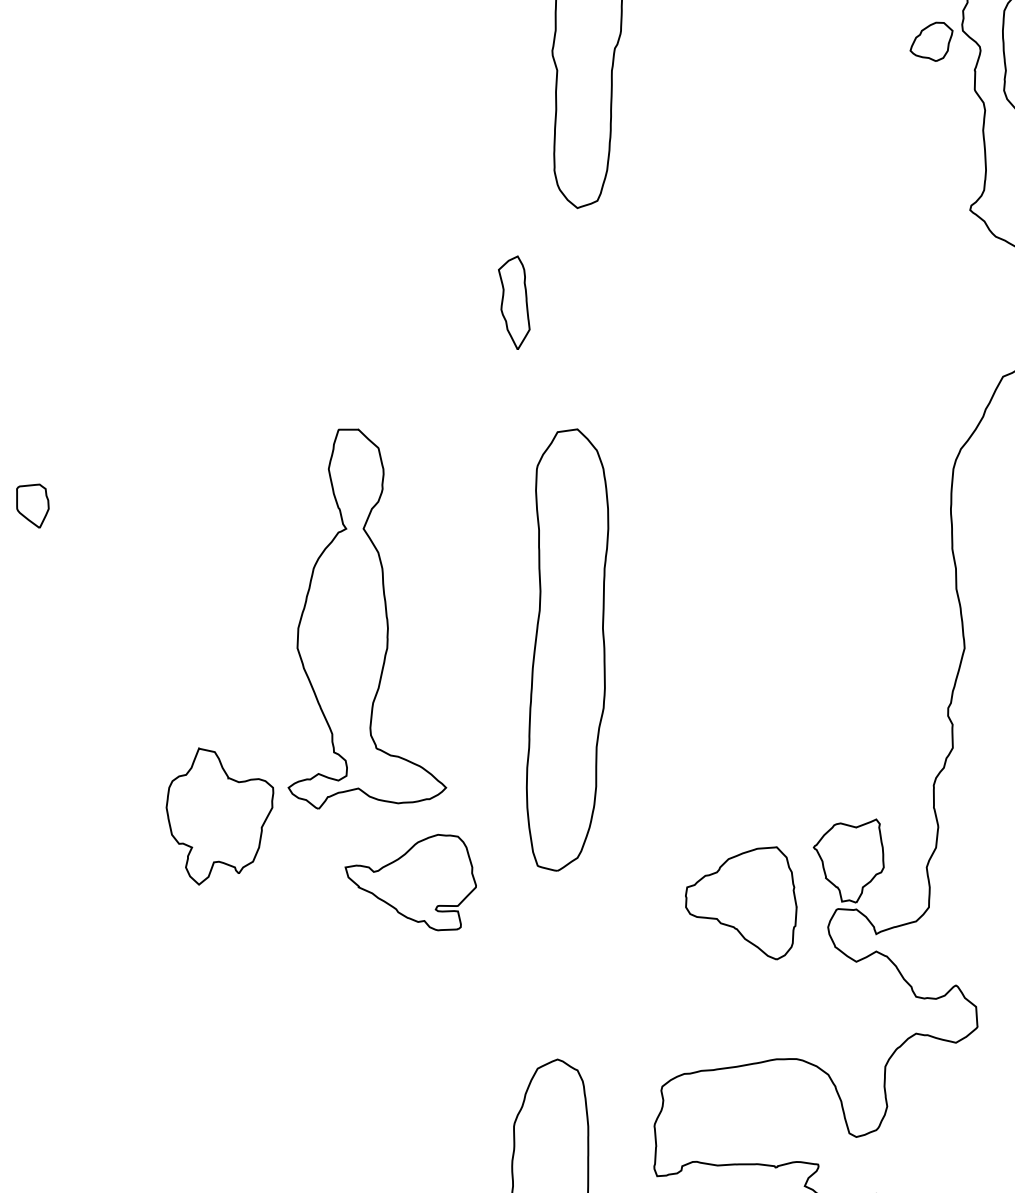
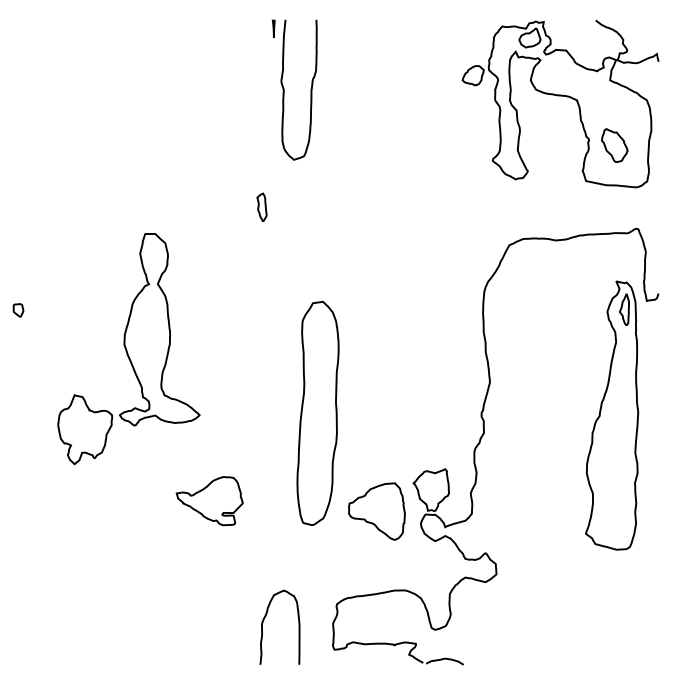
part: (513, 302) -> (261, 207), size x0.6
part: (32, 505) -> (18, 310), size x0.6
part: (566, 650) -> (317, 413), moved
part: (305, 658) -> (128, 349), moved

